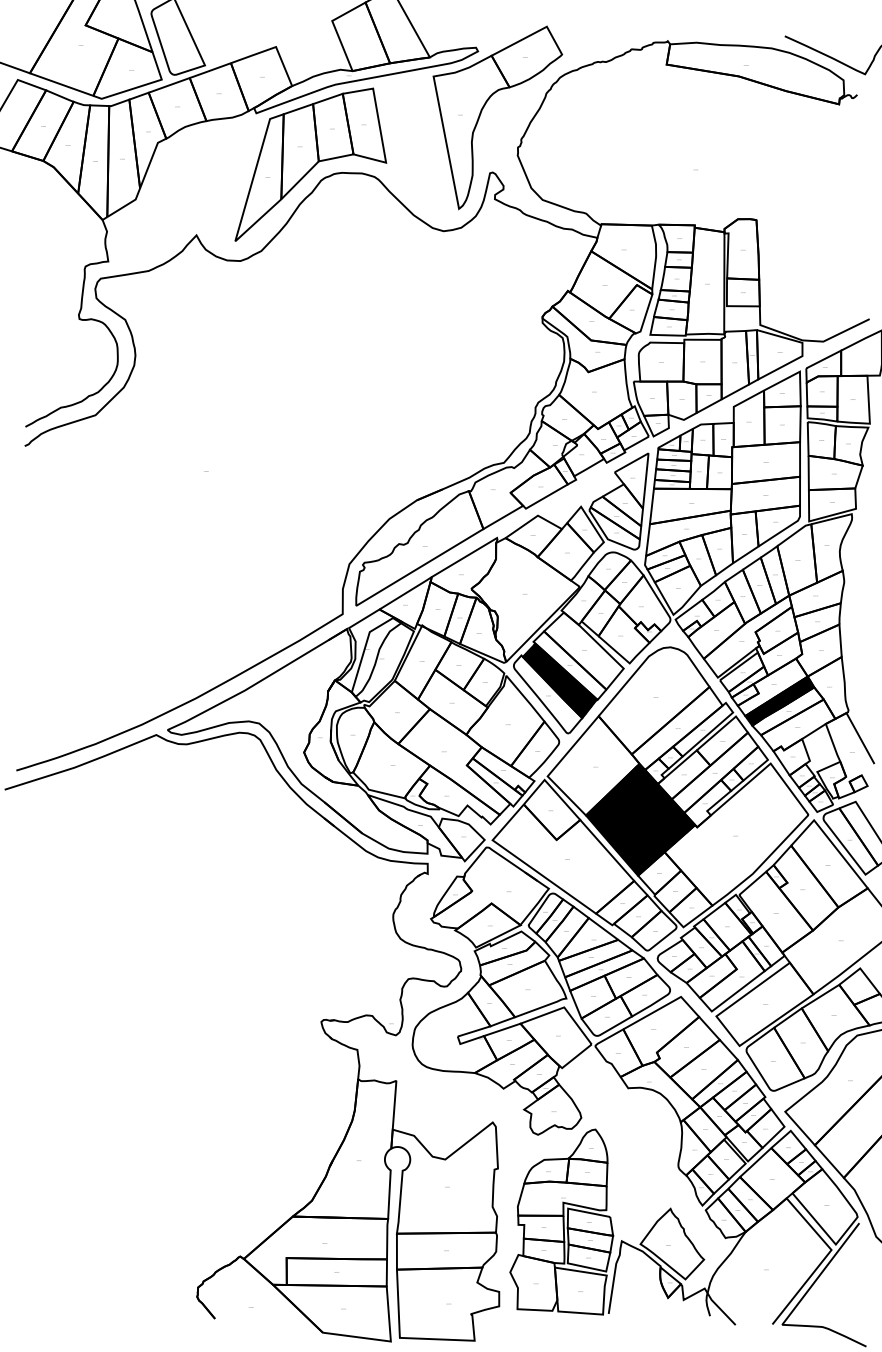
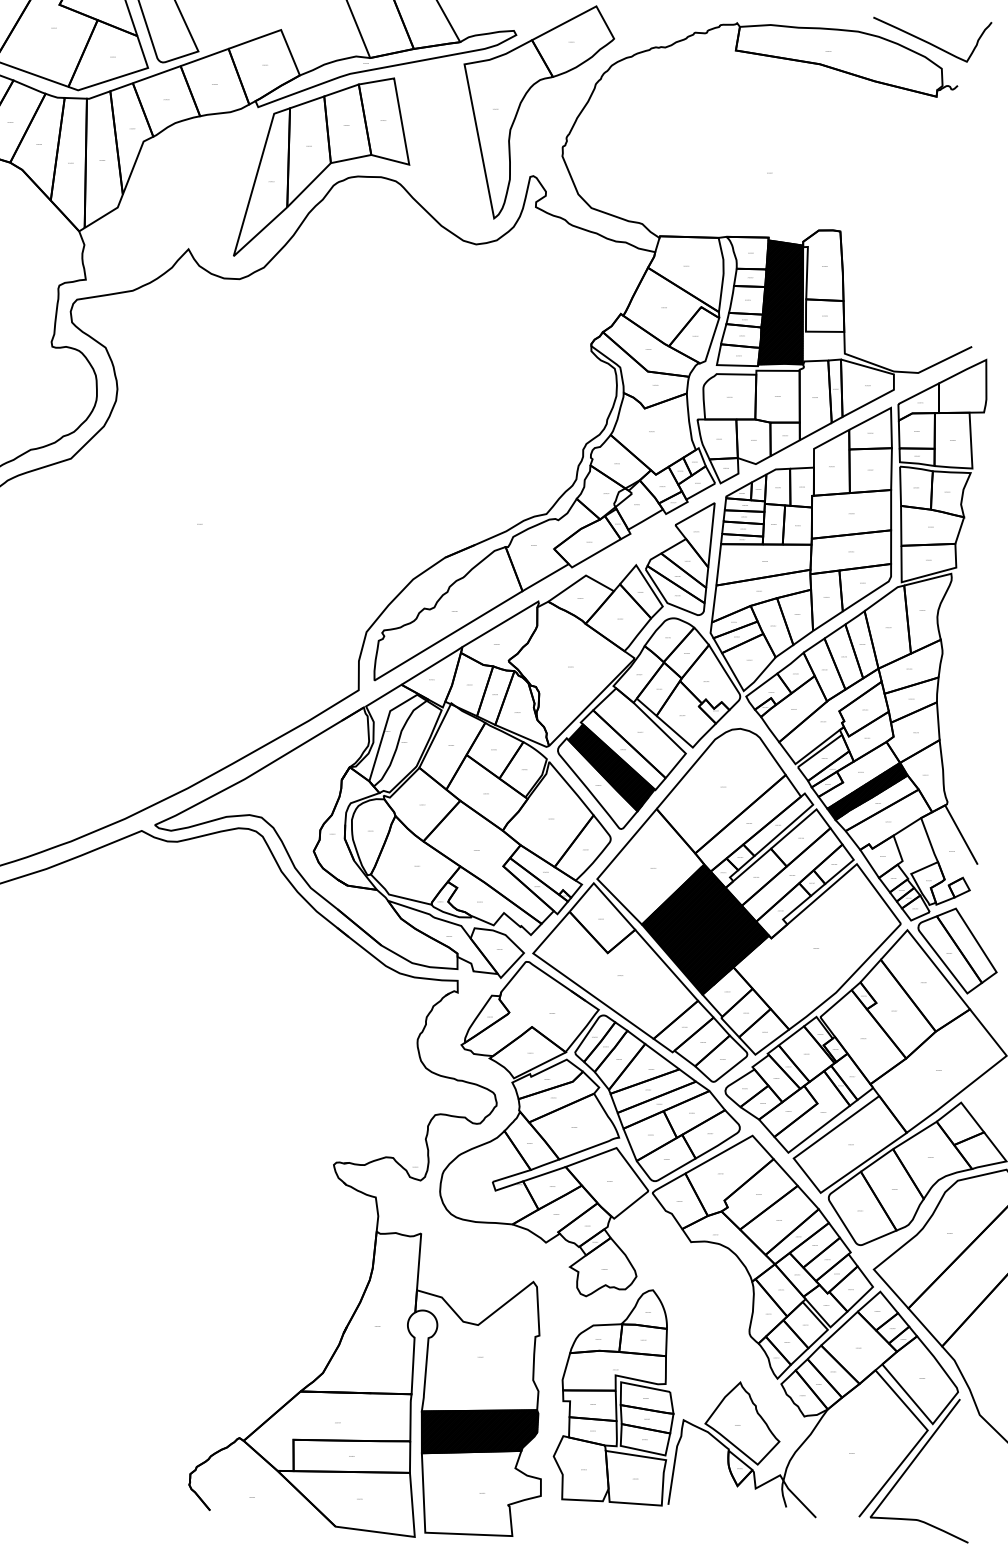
hatch: (704, 280) -> (779, 301), added
hatch: (446, 1250) -> (479, 1430), added

